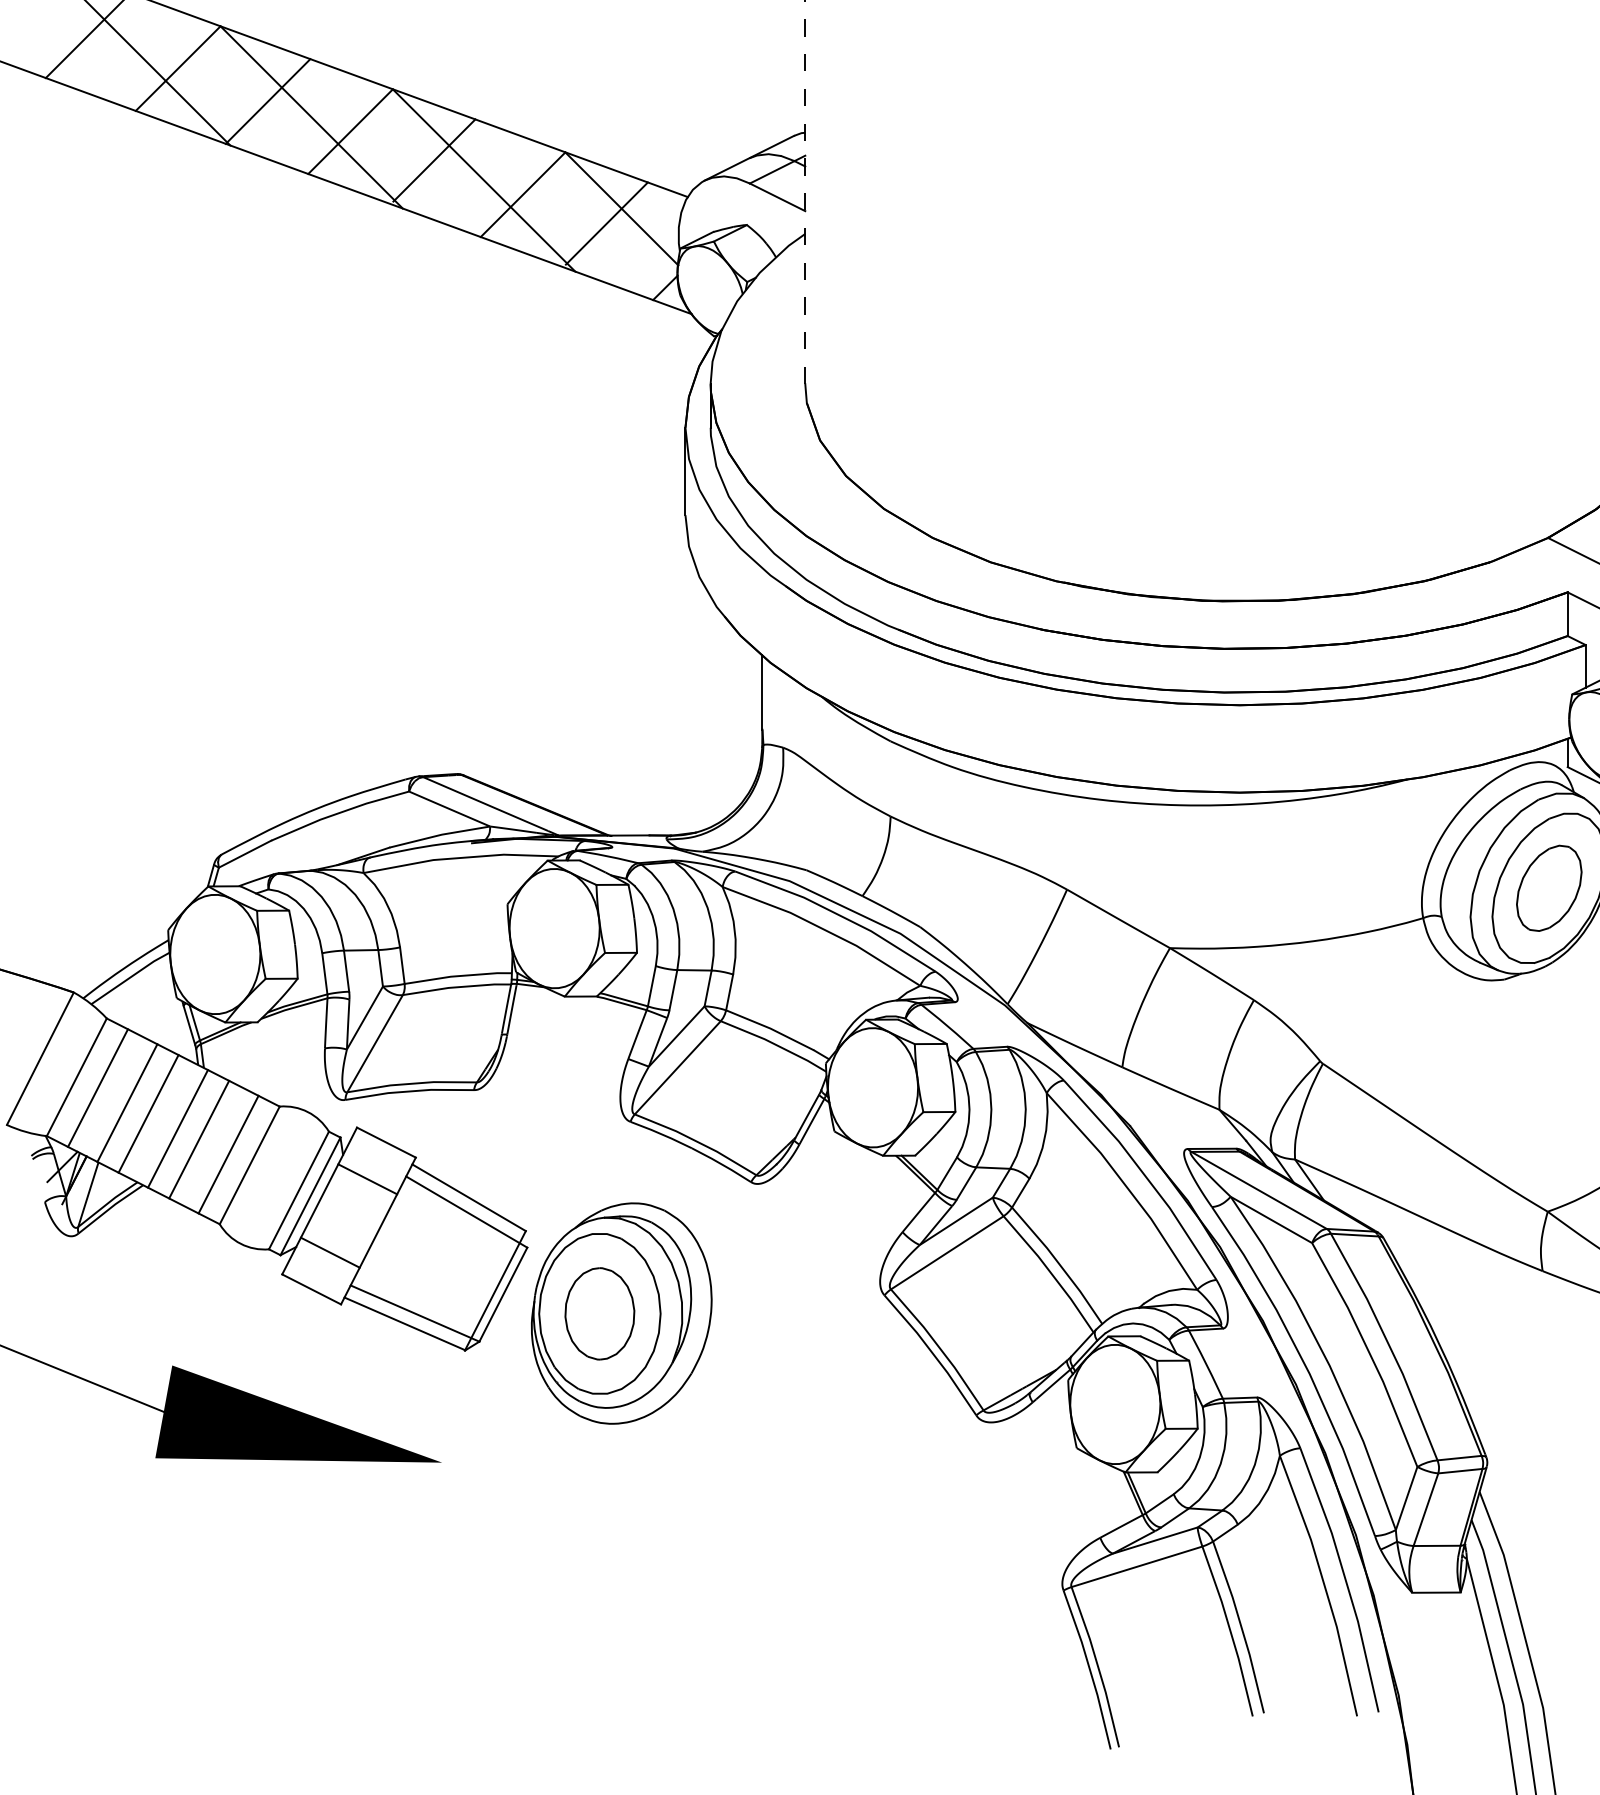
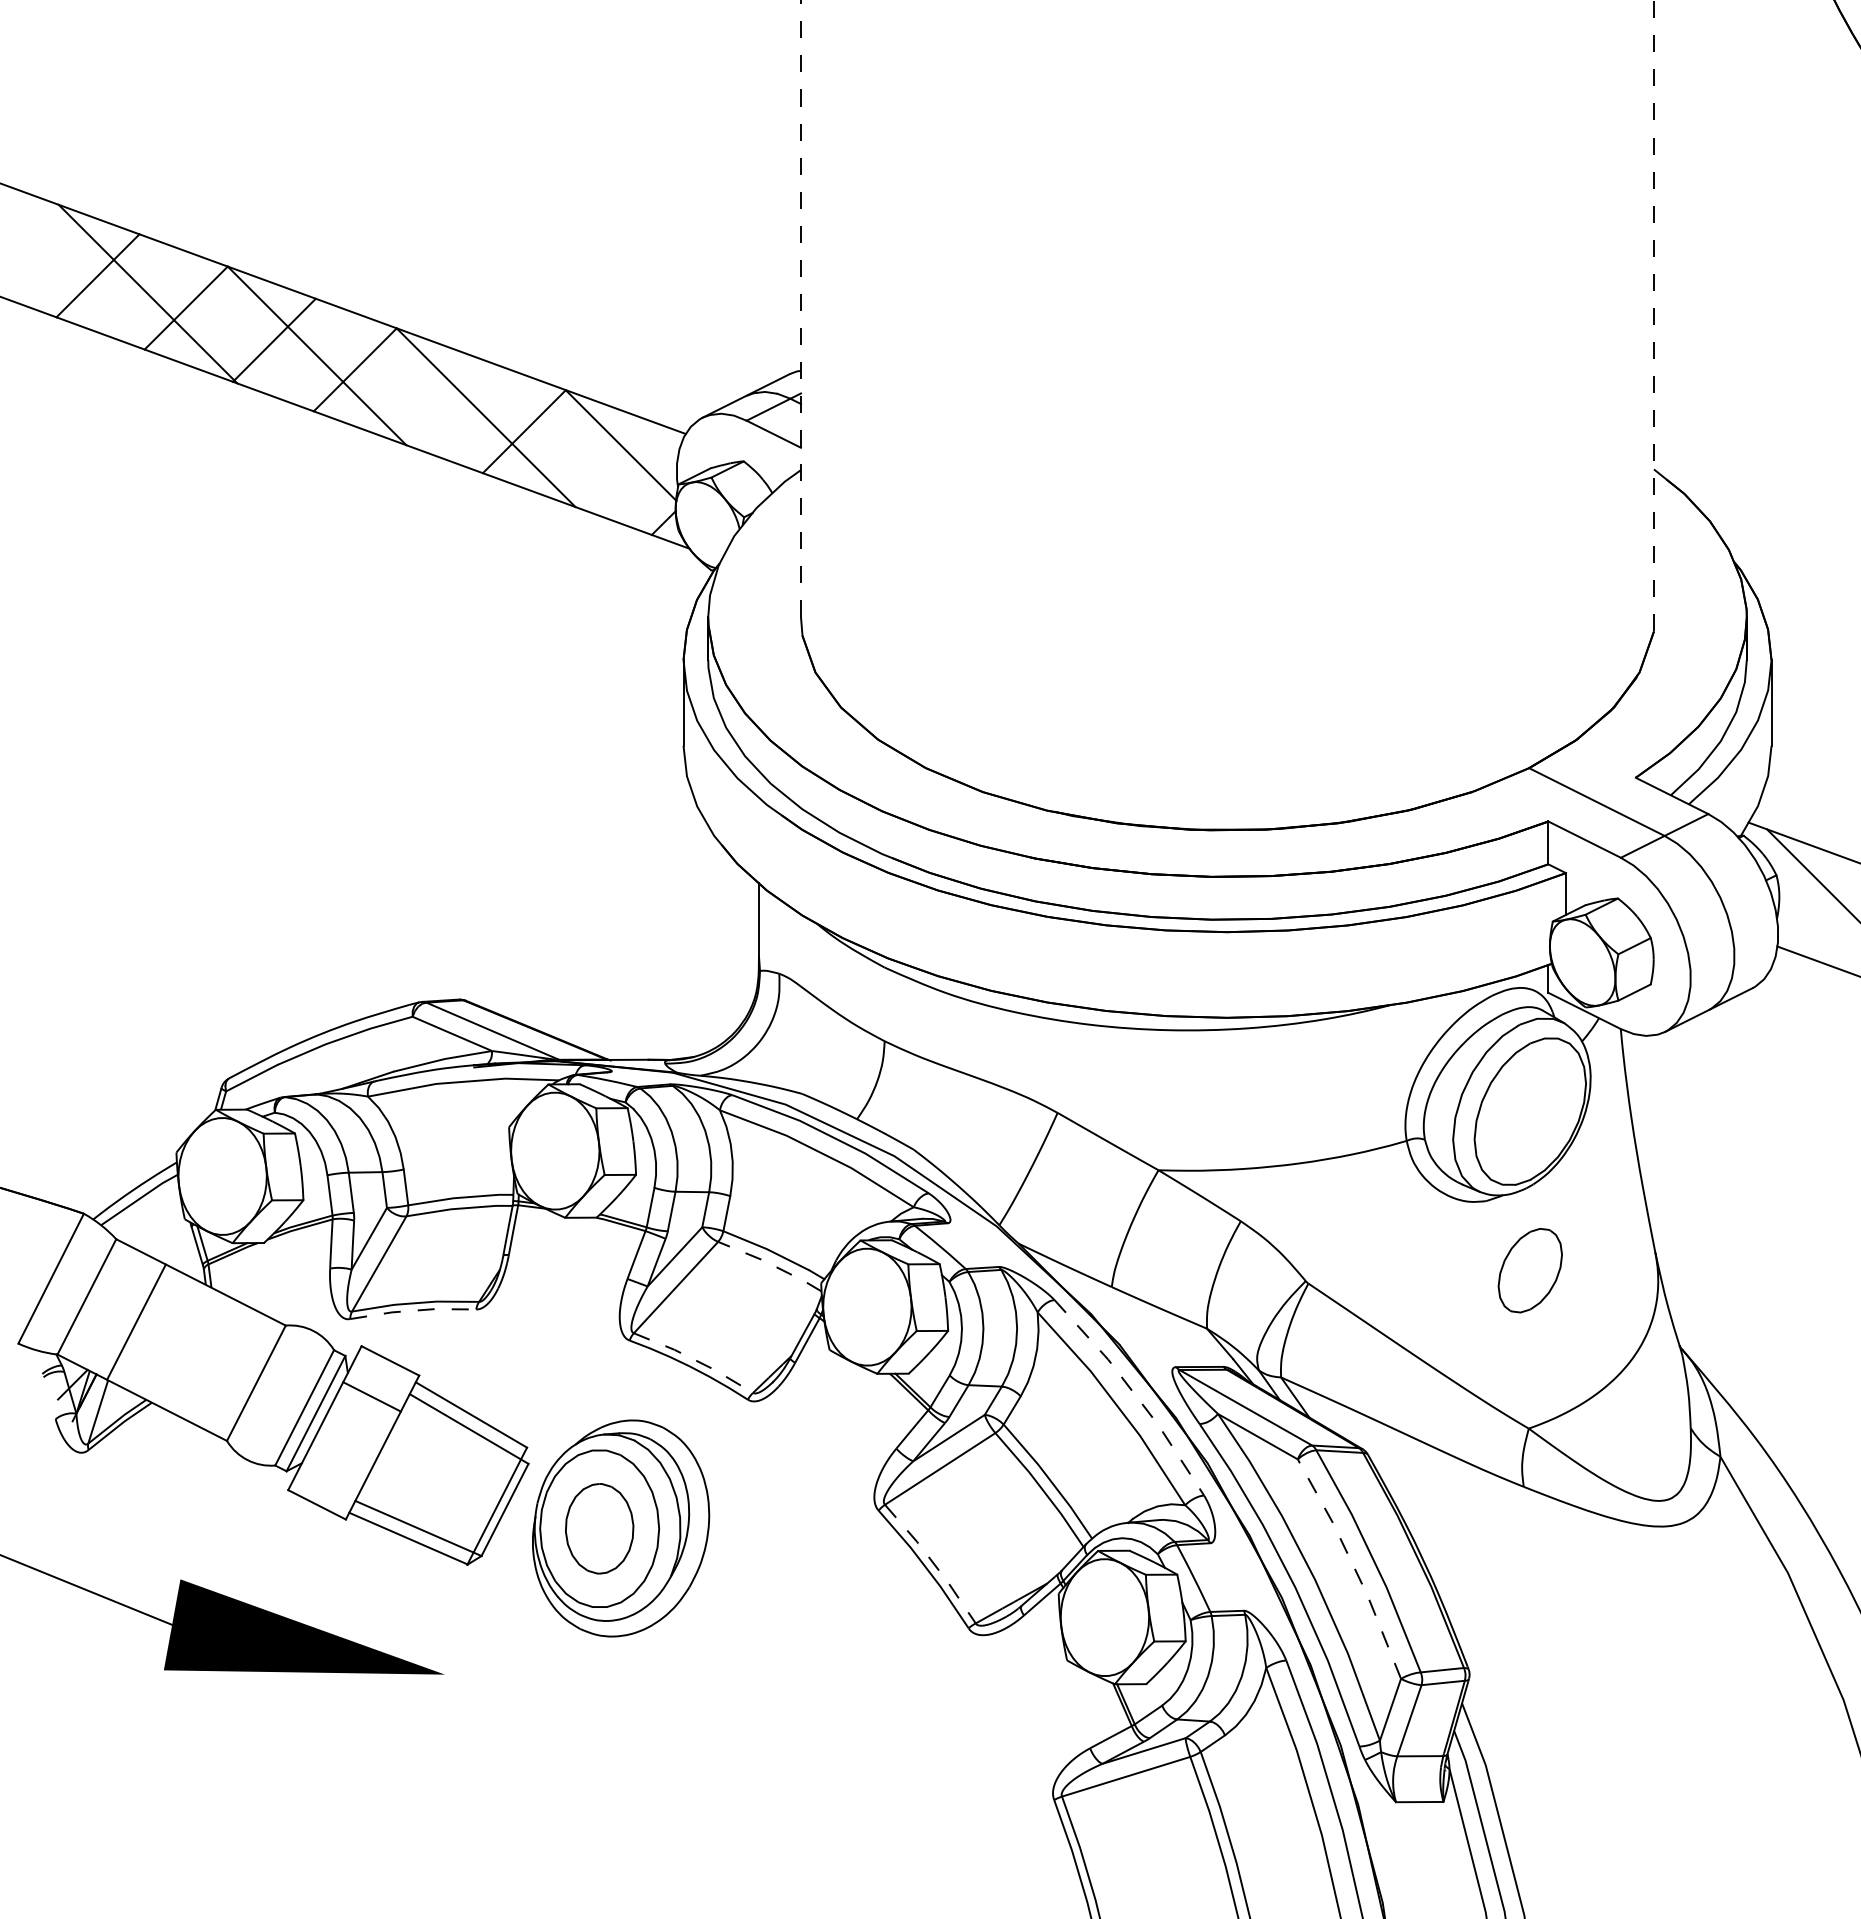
line: (434, 159) -> (437, 397), removed
line: (606, 223) -> (606, 459), removed
part: (1548, 888) -> (1529, 1270), moved
line: (774, 1044) -> (770, 1264), solid -> dashed
line: (97, 1088) -> (107, 1307), removed
line: (410, 1091) -> (413, 1310), solid -> dashed
line: (147, 1113) -> (156, 1332), removed
line: (177, 1128) -> (185, 1347), removed
line: (198, 1139) -> (206, 1357), removed
line: (697, 1142) -> (695, 1360), solid -> dashed
line: (228, 1154) -> (235, 1372), removed
line: (1145, 1176) -> (1134, 1394), solid -> dashed
line: (330, 1252) -> (335, 1468), removed
line: (939, 1348) -> (932, 1562), solid -> dashed
line: (1368, 1352) -> (1353, 1566), solid -> dashed

